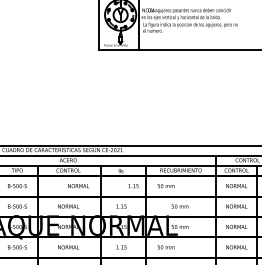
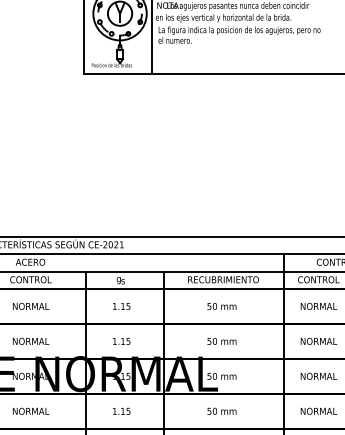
text: (78, 186) -> (30, 307), moved
text: (133, 186) -> (121, 307), moved
text: (165, 186) -> (220, 307), moved
text: (165, 247) -> (220, 411), moved

